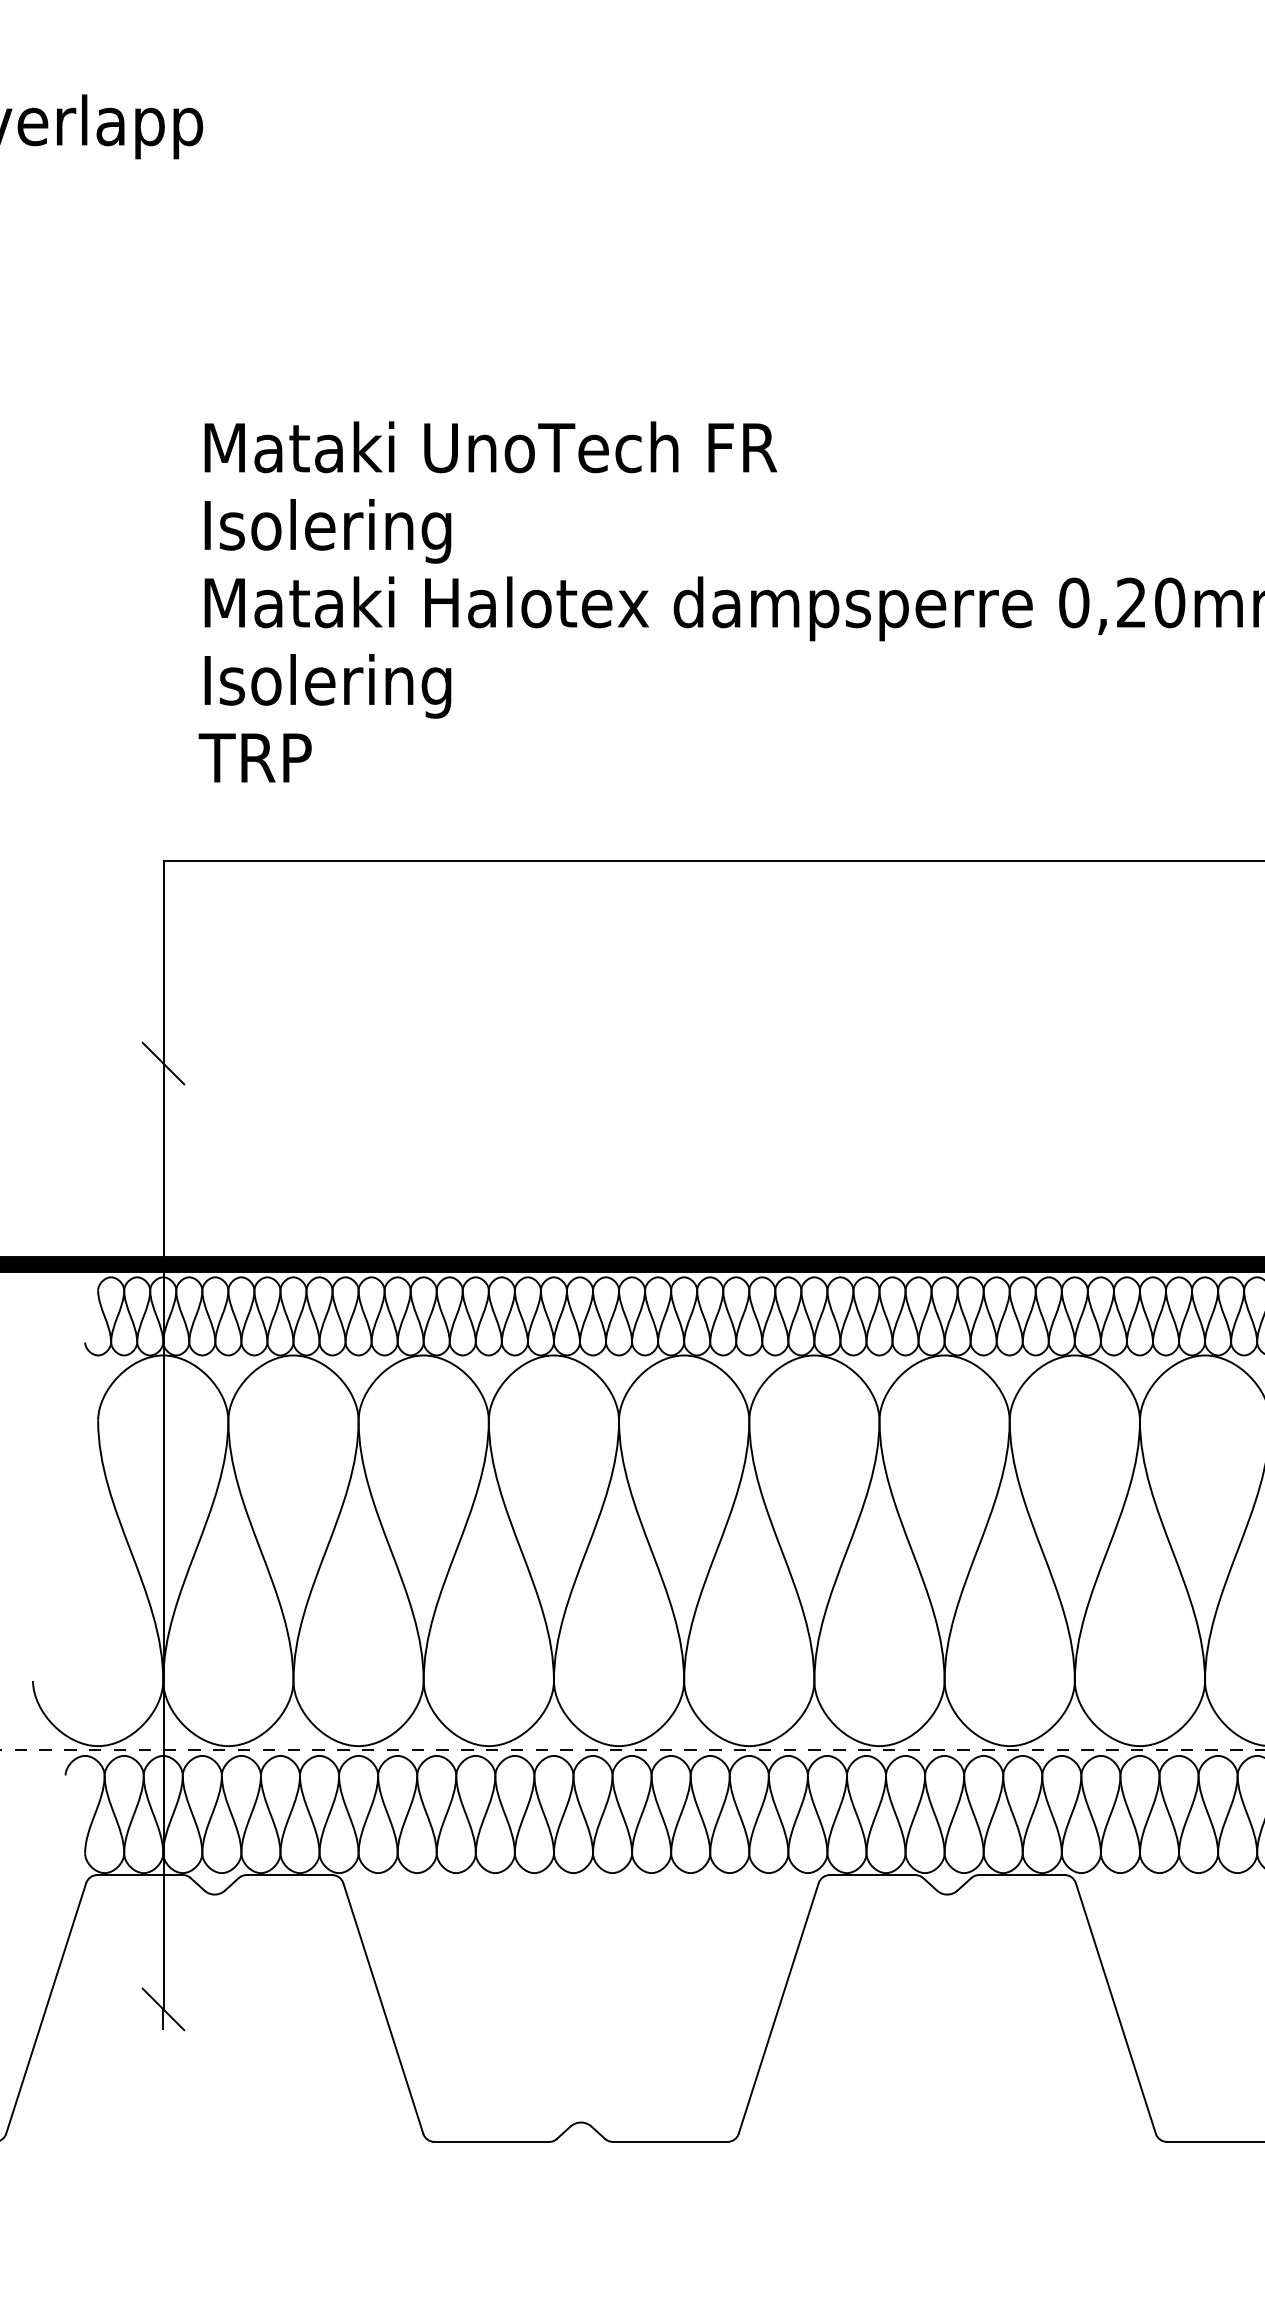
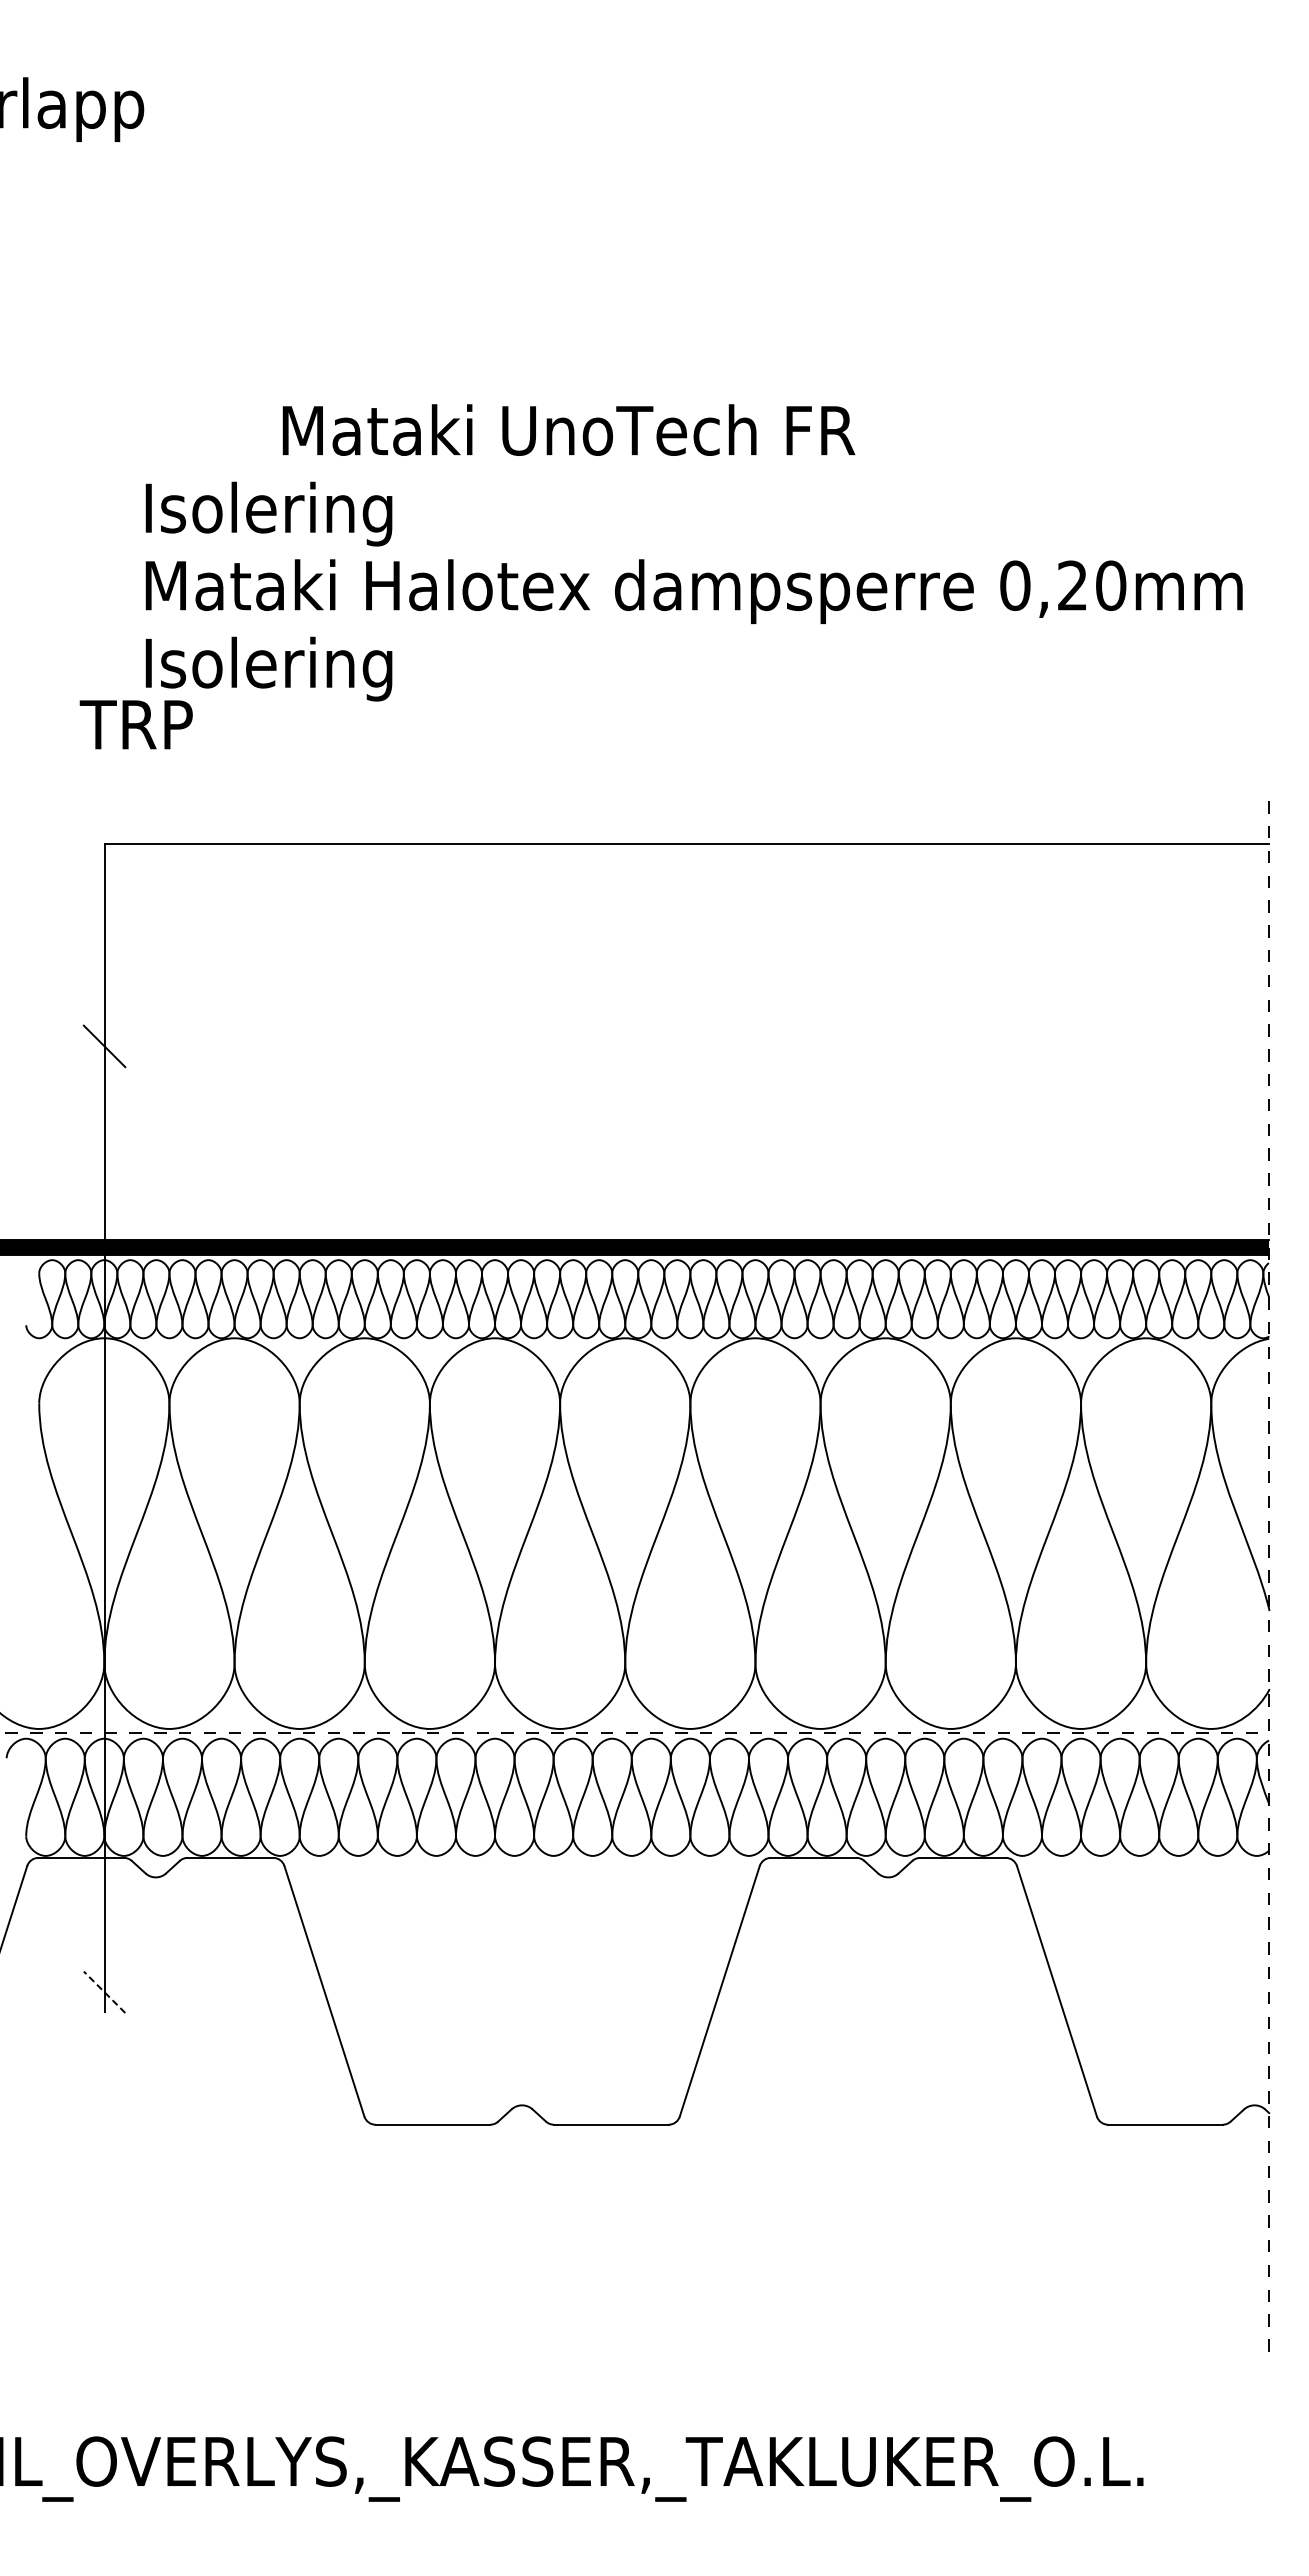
text: (490, 446) -> (568, 429), moved
text: (254, 757) -> (135, 724), moved
line: (163, 2008) -> (104, 1991), solid -> dashed

